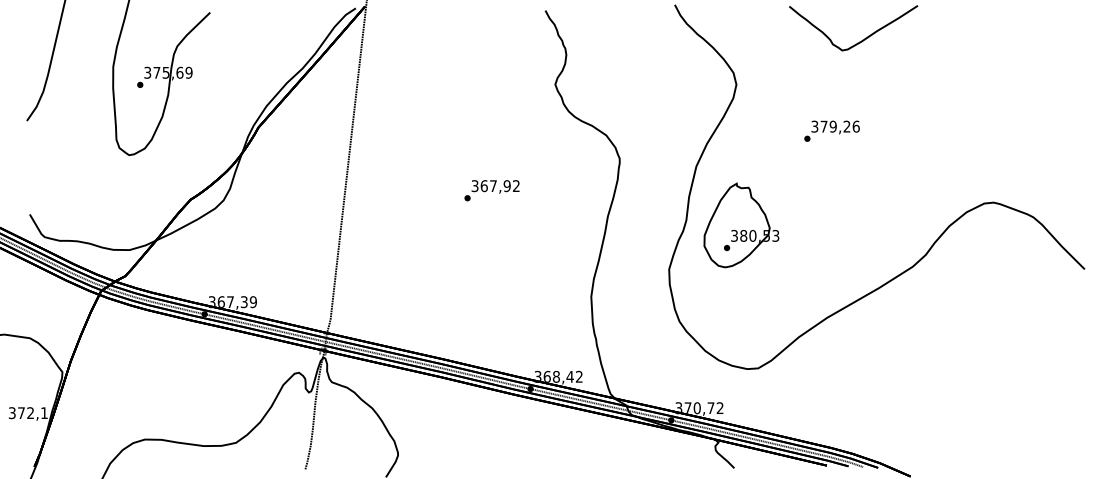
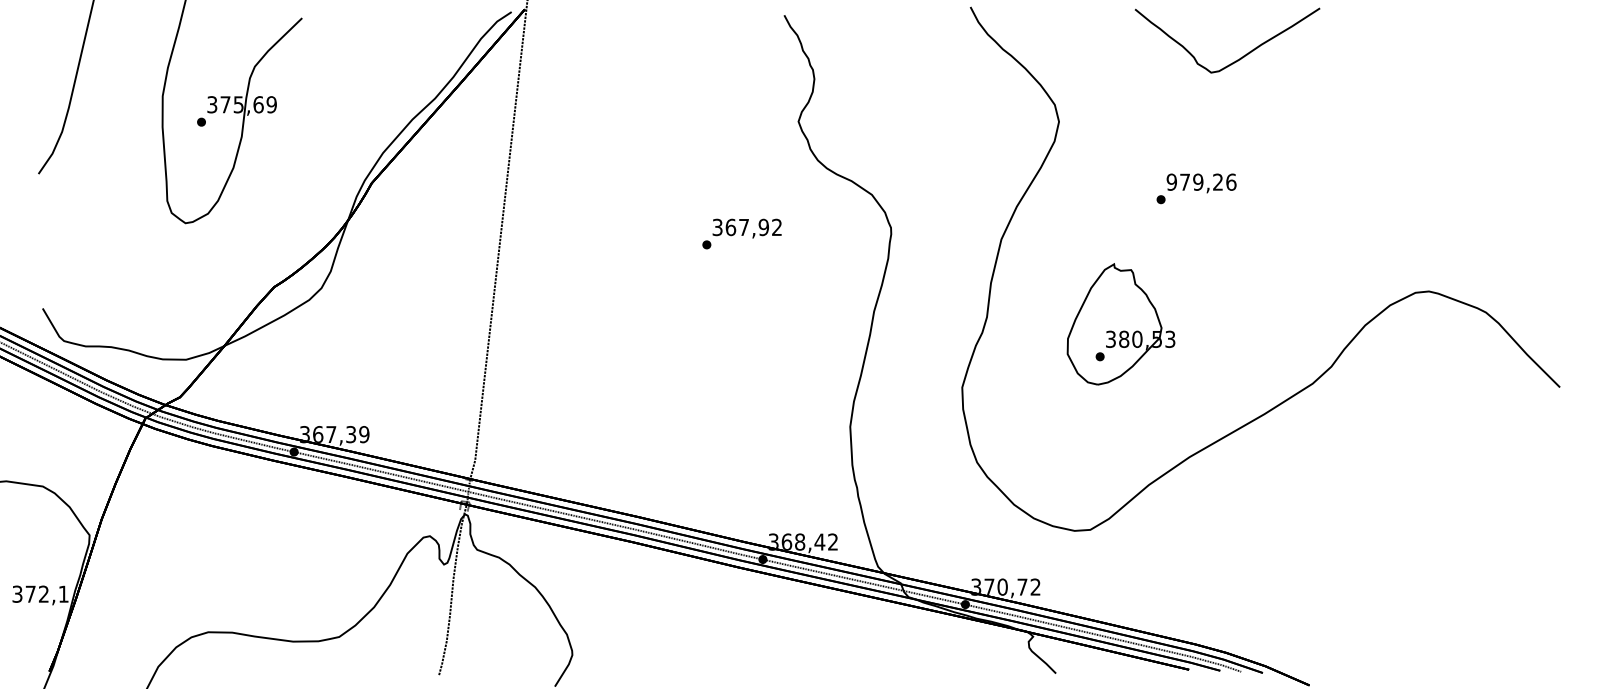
text: (814, 126) -> (1171, 181), 379,26 -> 979,26
text: (491, 190) -> (741, 233), moved
part: (741, 225) -> (1120, 324), moved

